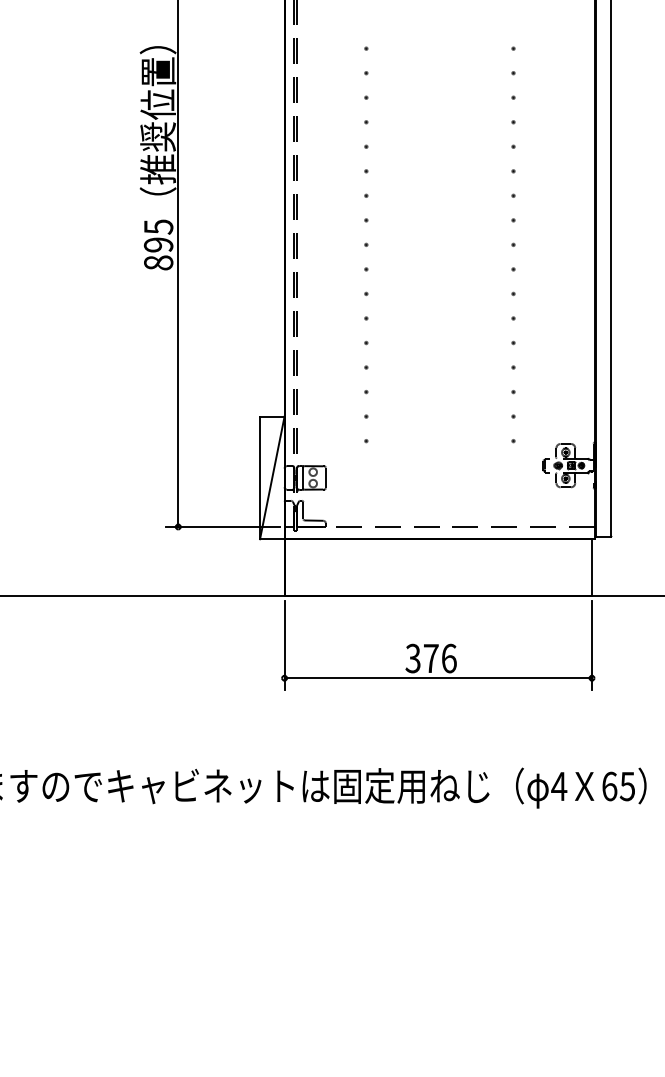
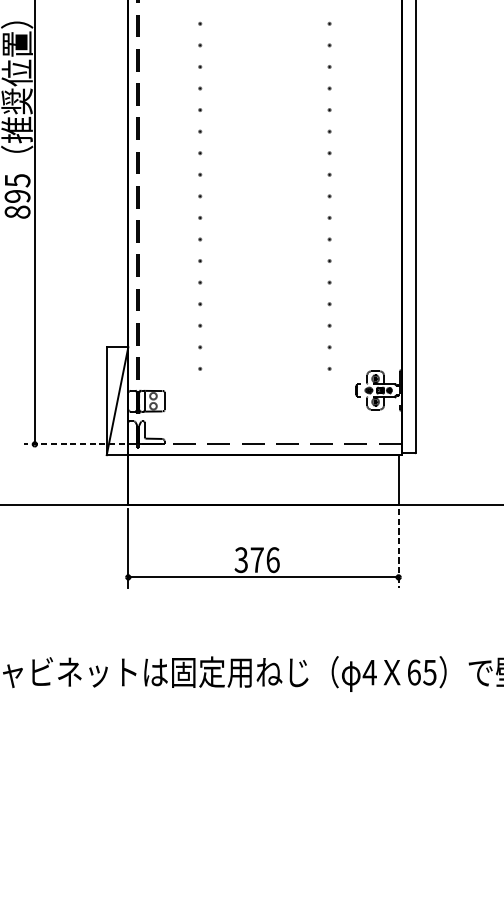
line: (222, 526) -> (73, 443), solid -> dashed
line: (591, 645) -> (398, 548), solid -> dashed

